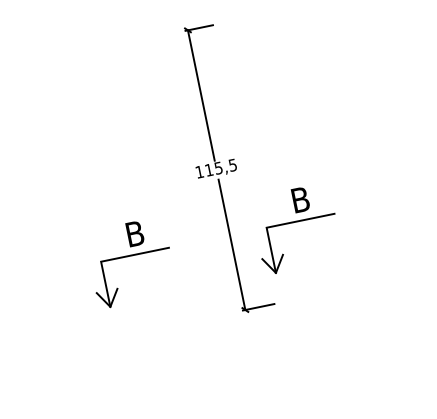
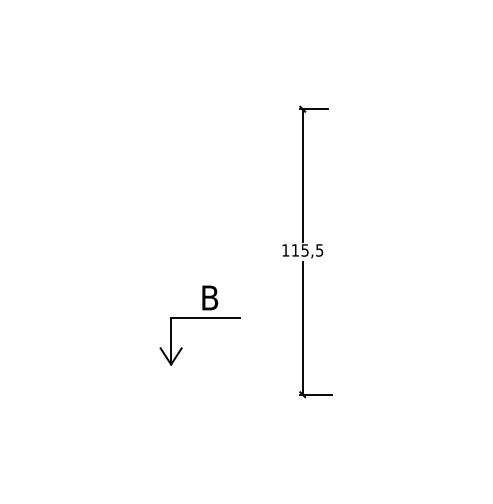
part: (294, 222) -> (368, 318), removed

